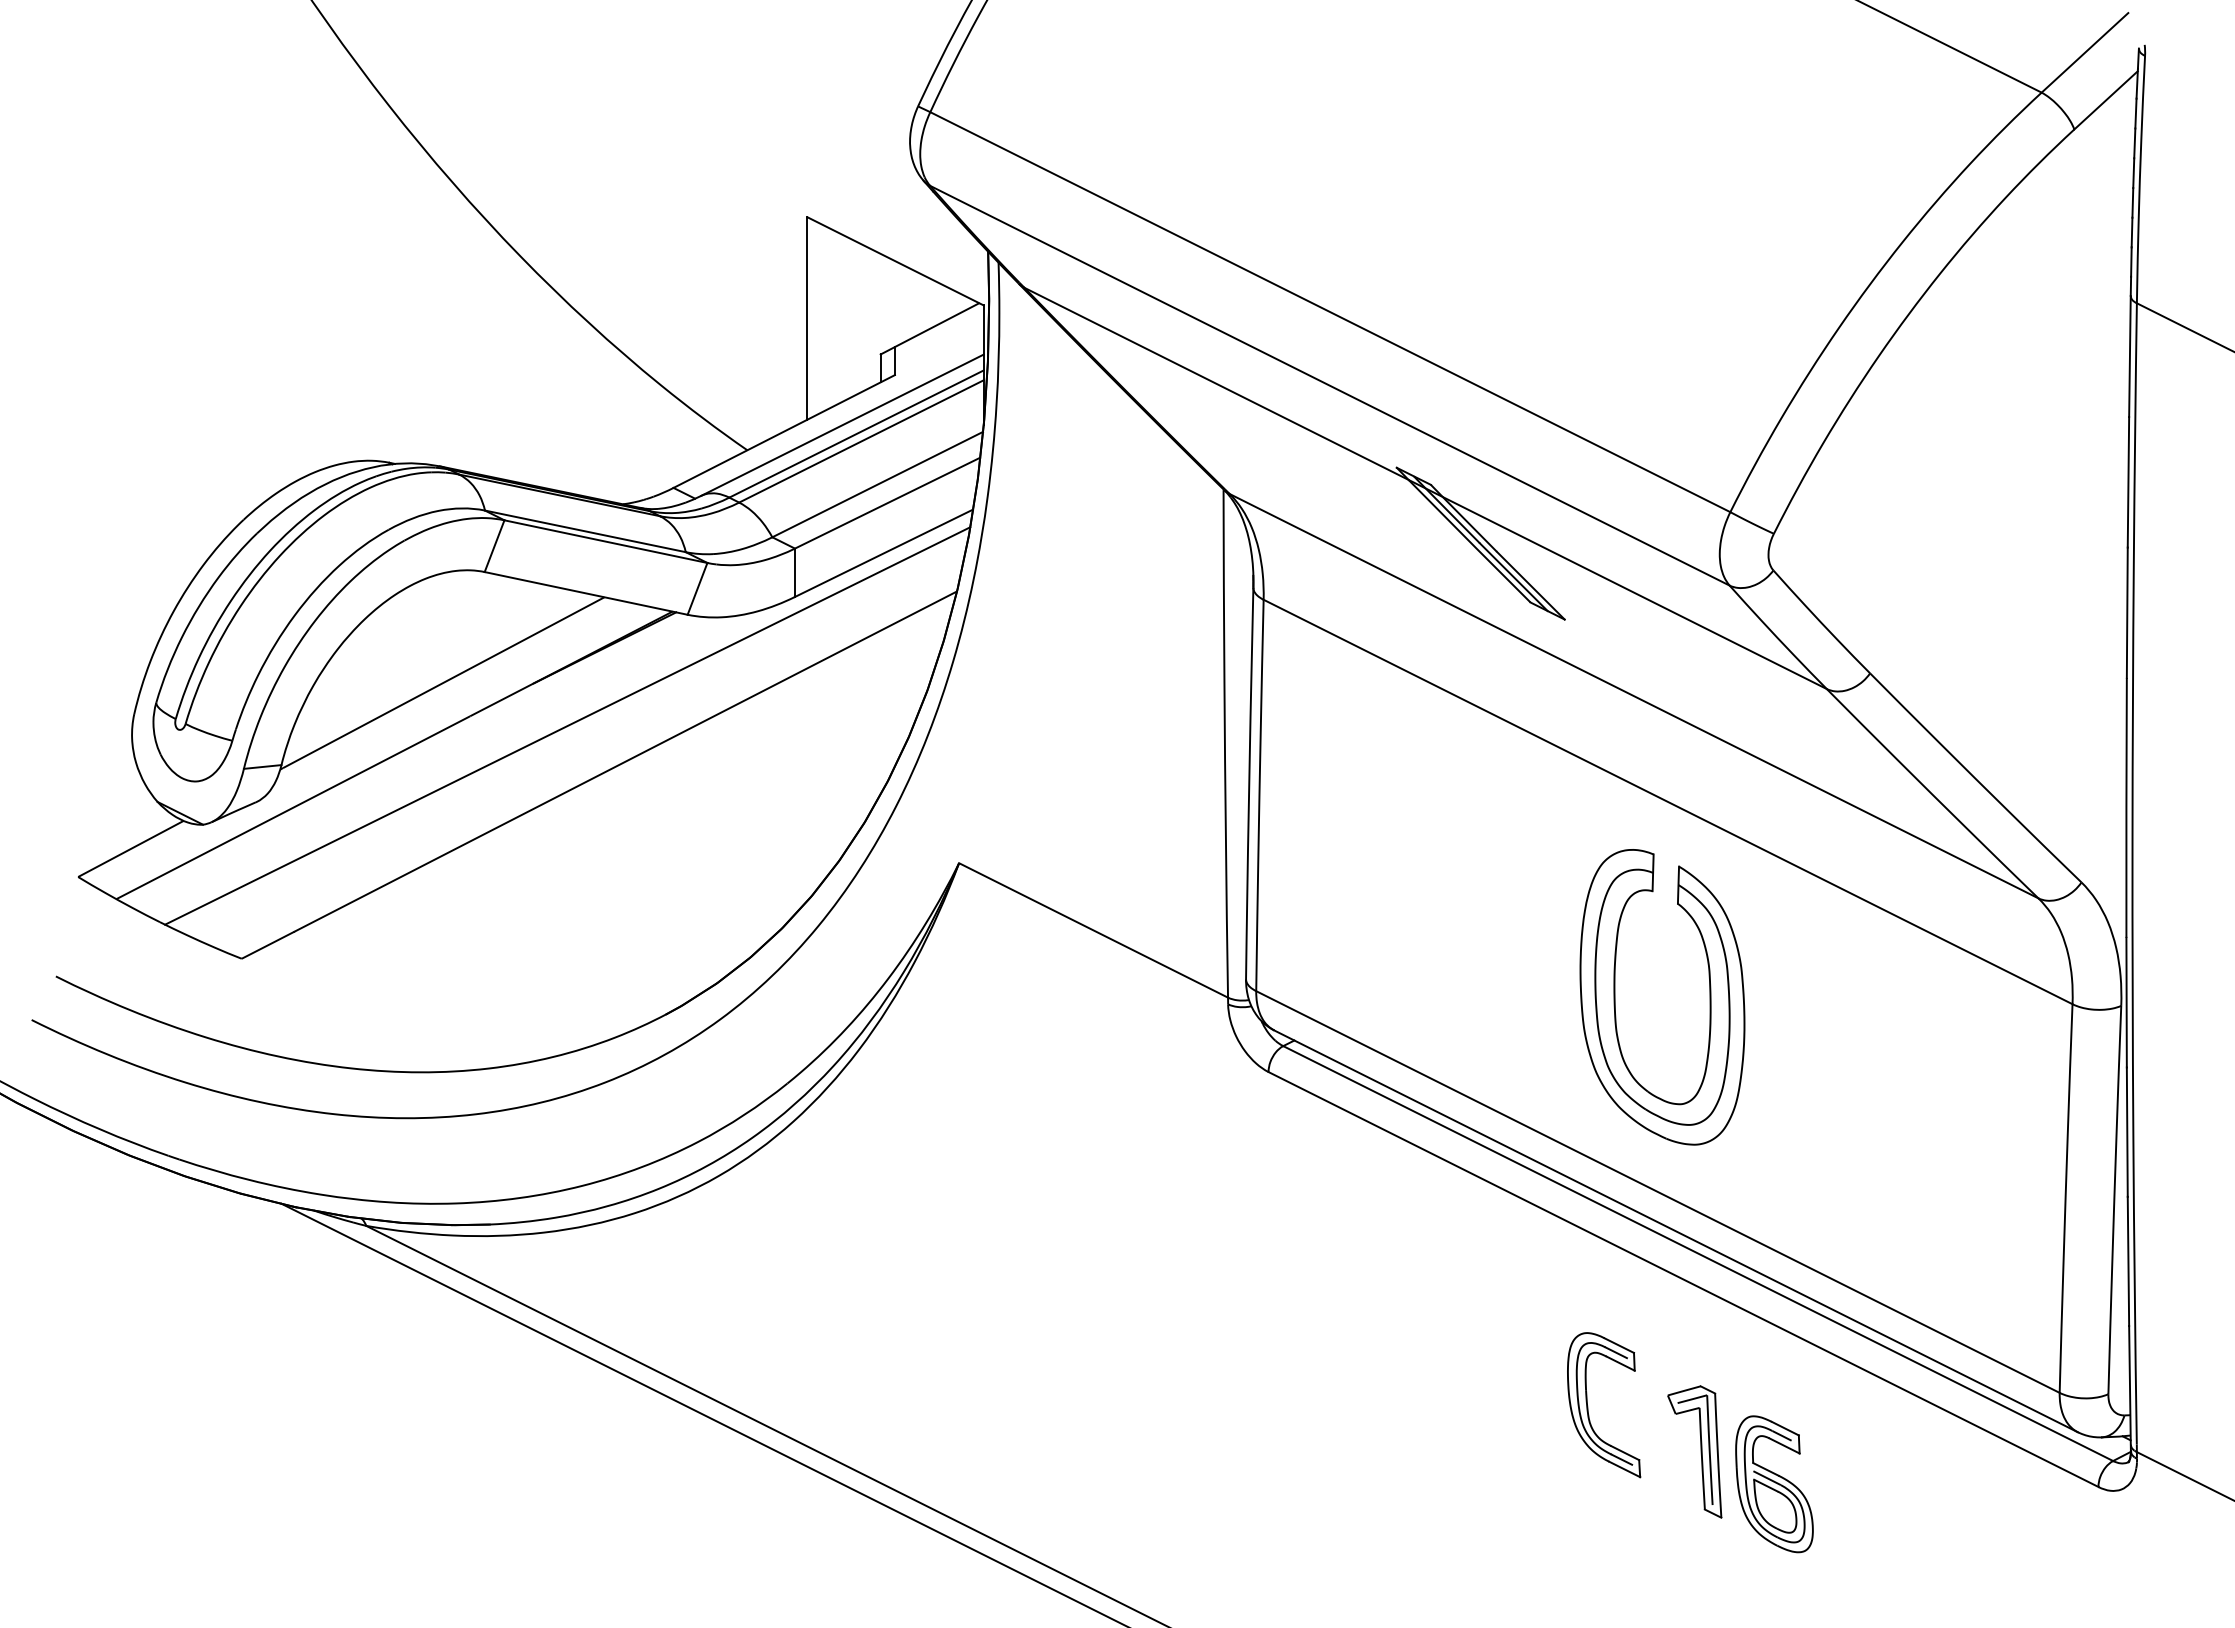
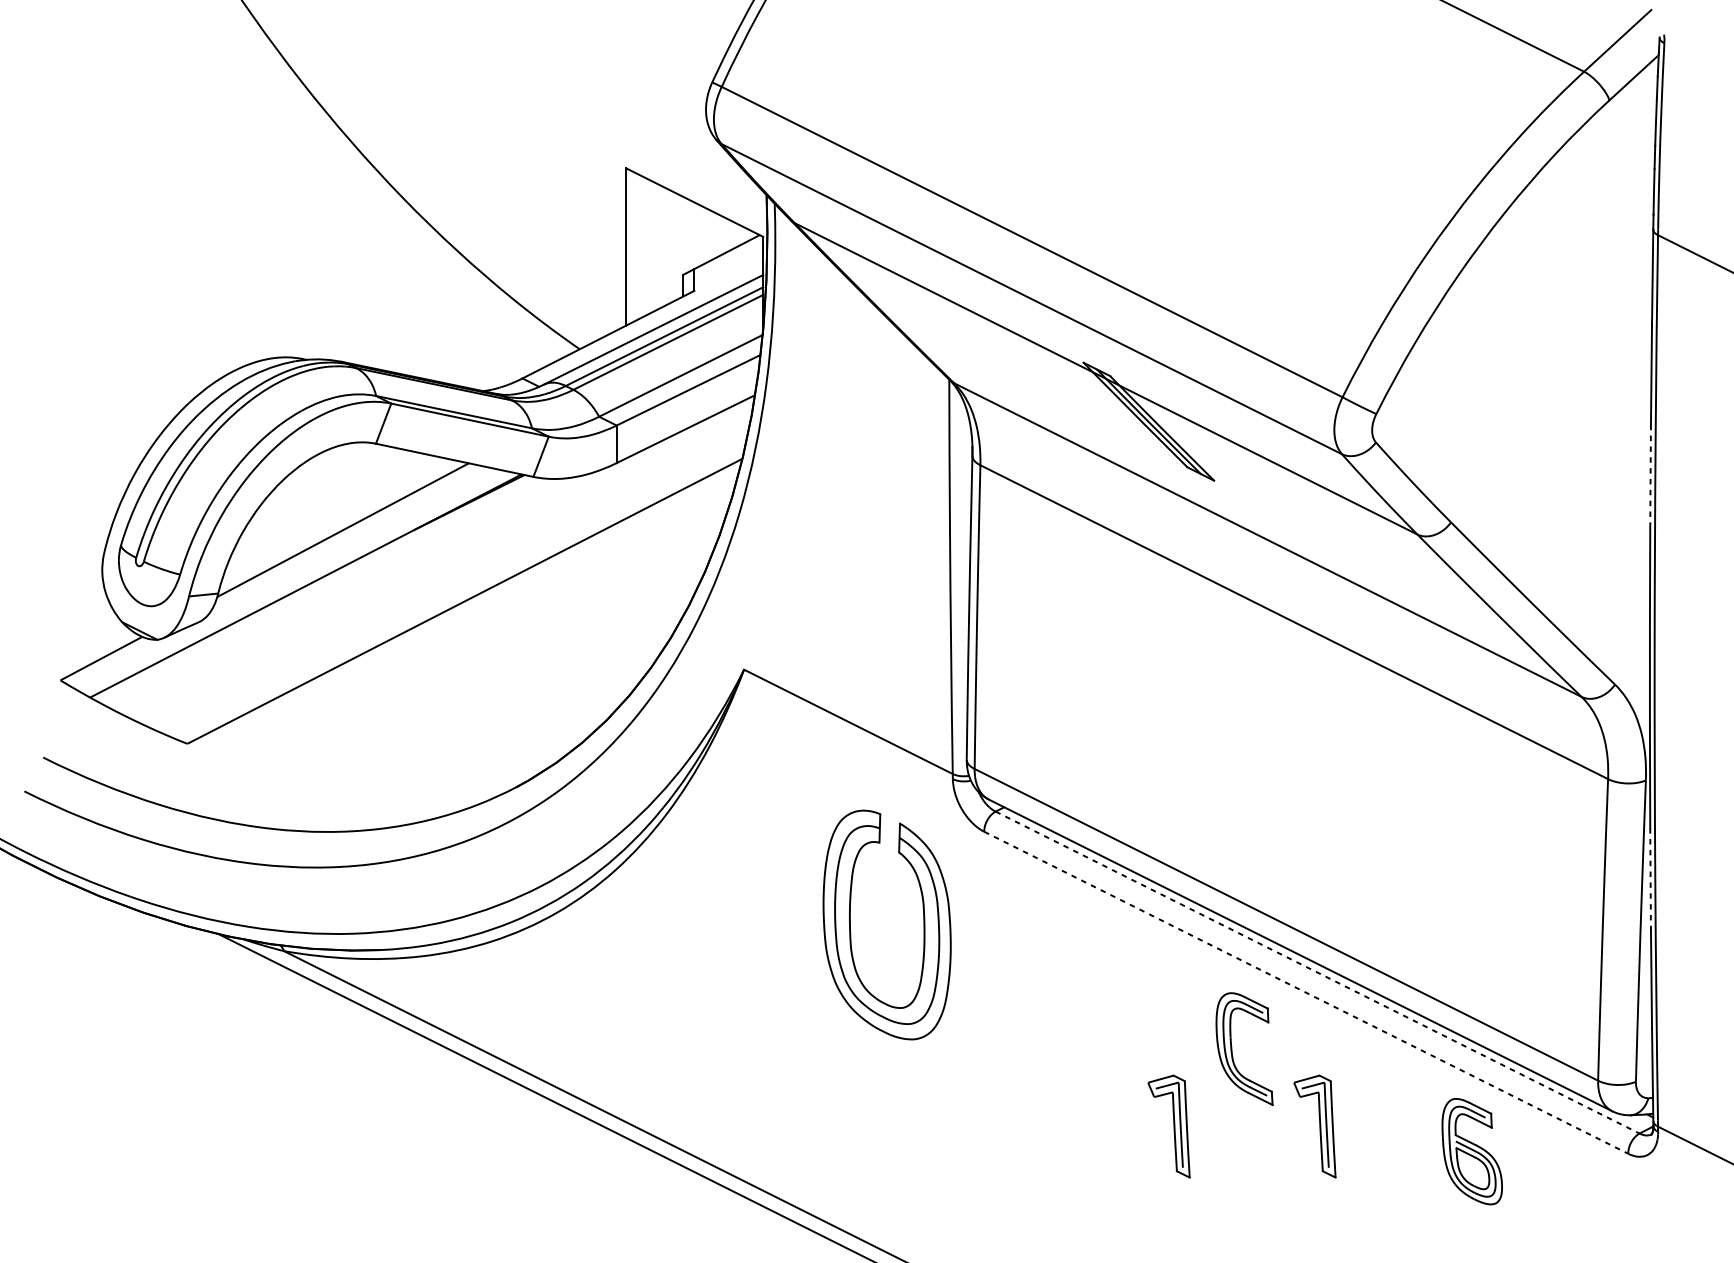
line: (2127, 613) -> (1650, 475), solid -> dashed
line: (567, 725) -> (440, 562), removed
part: (1615, 997) -> (850, 925), moved
line: (2127, 1132) -> (1650, 878), solid -> dashed
line: (1698, 1253) -> (1317, 972), solid -> dashed
line: (1683, 1279) -> (1306, 992), solid -> dashed
part: (1588, 1406) -> (1232, 1050), moved
part: (1506, 1451) -> (1168, 1126), added
part: (1774, 1484) -> (1472, 1151), moved

